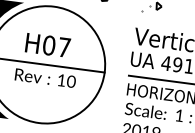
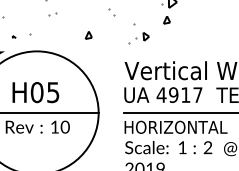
text: (64, 47) -> (53, 92), H07 -> H05

